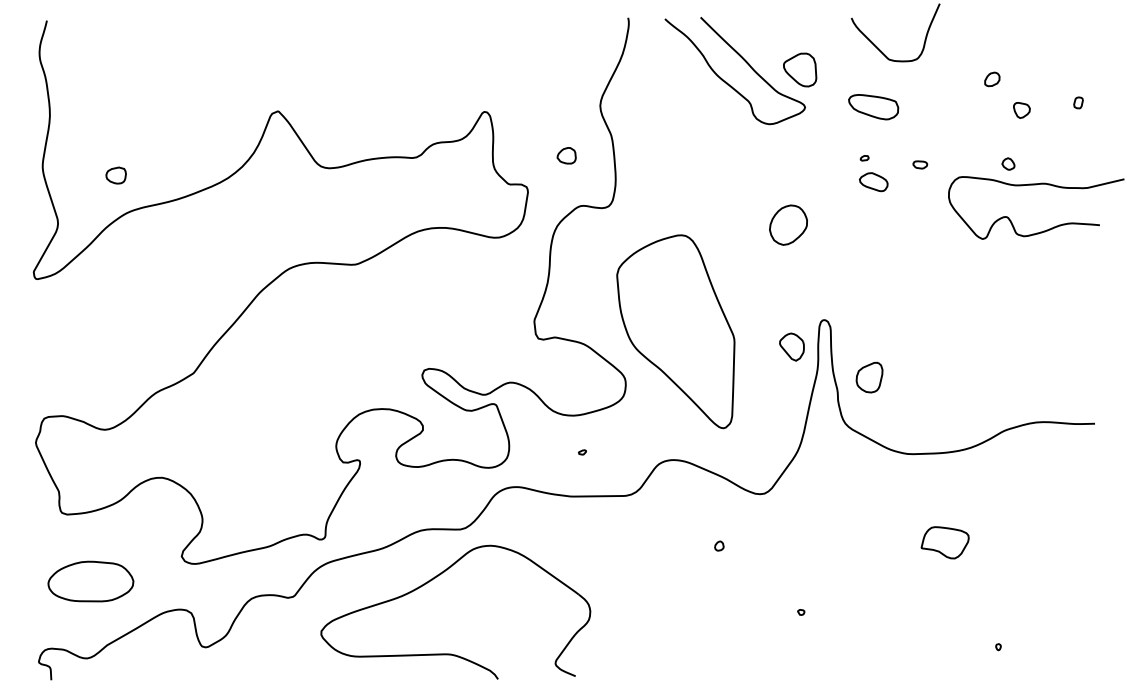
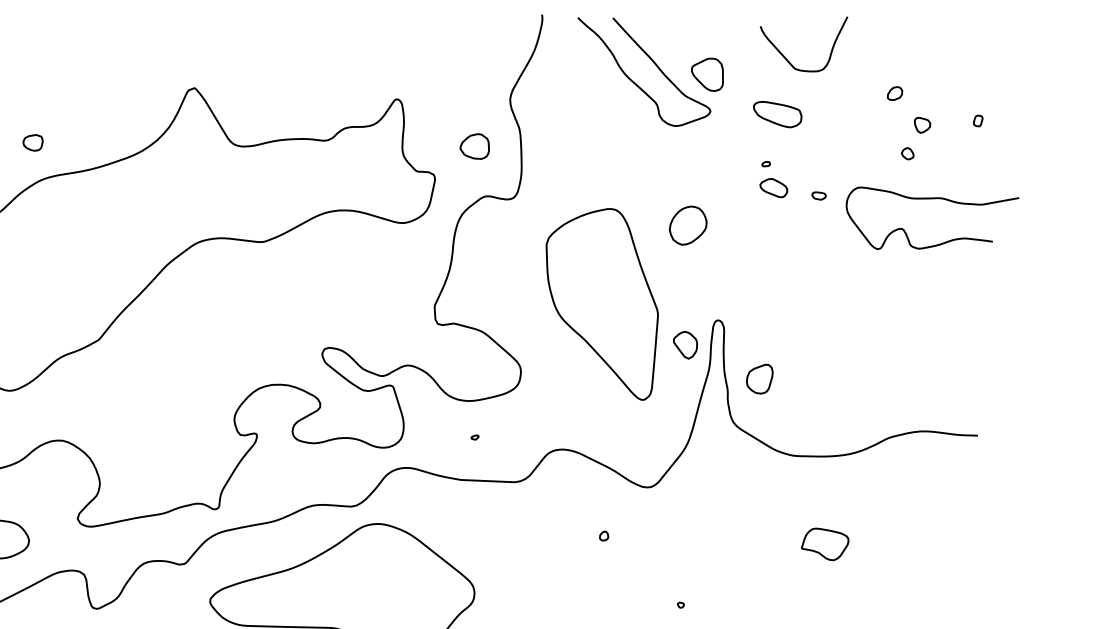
part: (566, 155) -> (474, 146), size x1.6
part: (1008, 163) -> (907, 153), moved
part: (920, 164) -> (819, 195), moved
part: (675, 331) -> (600, 302), moved

